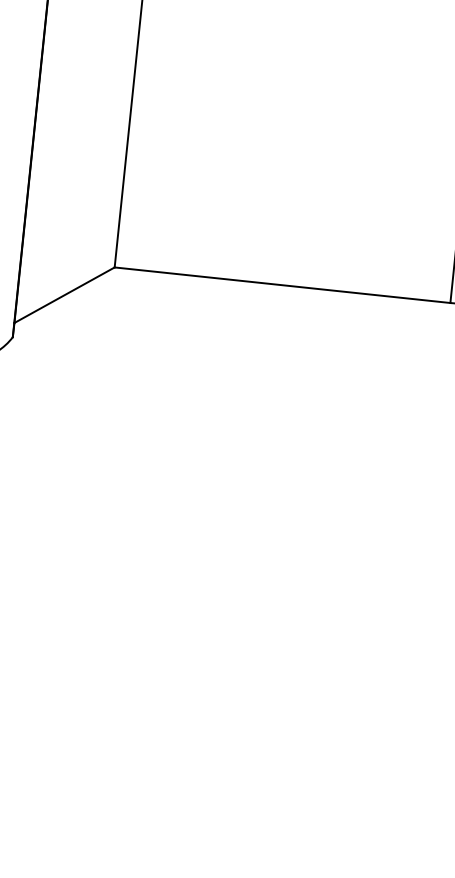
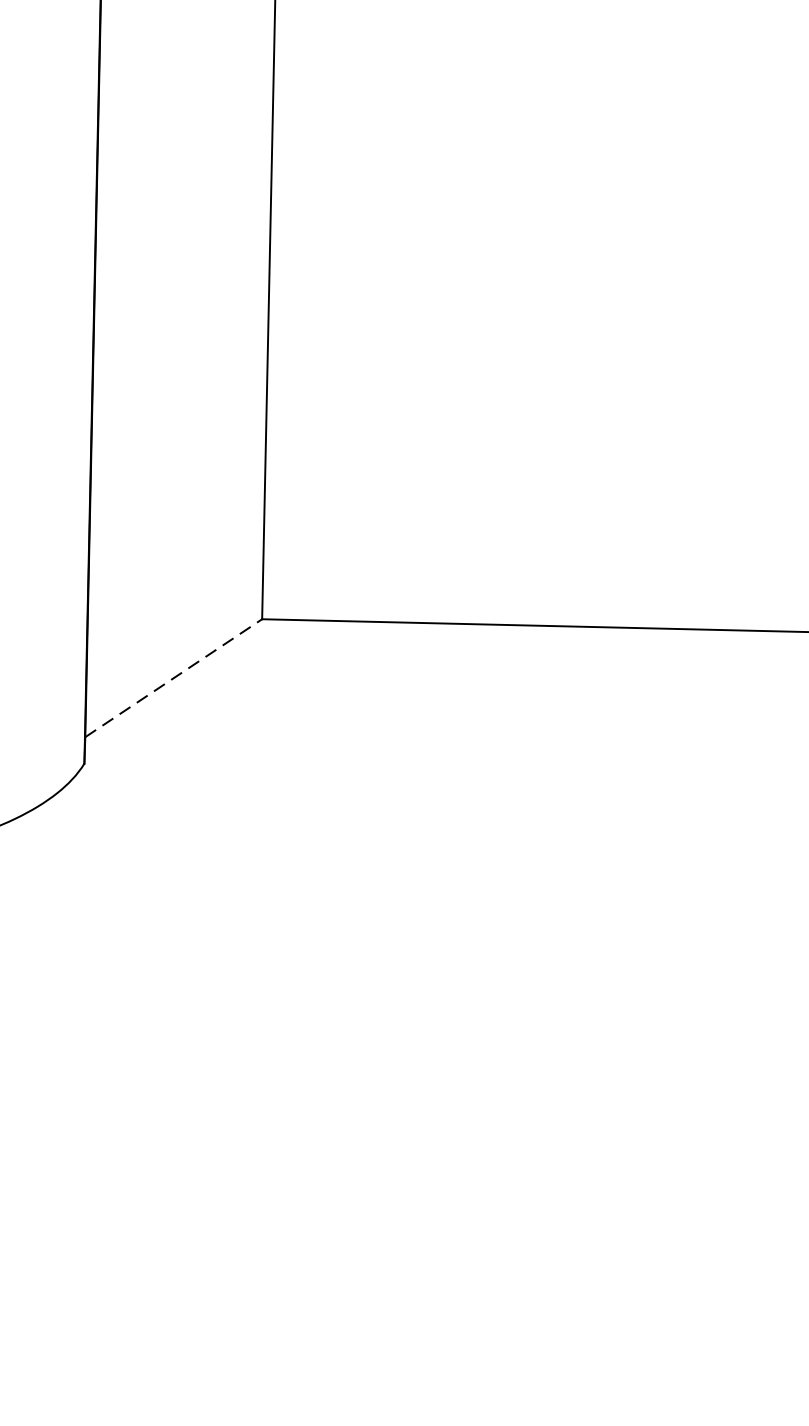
line: (65, 294) -> (175, 676), solid -> dashed

